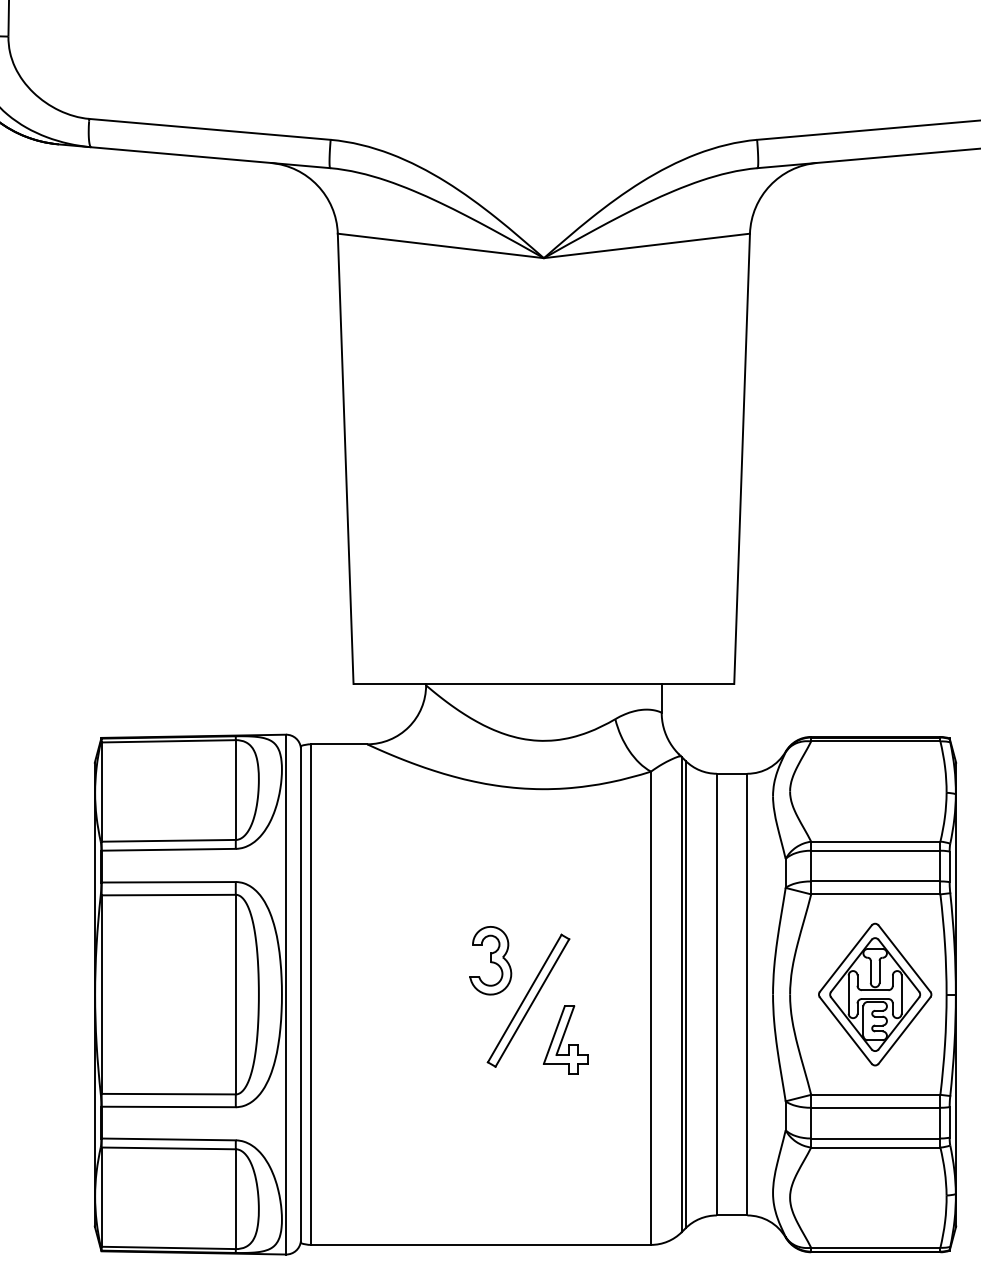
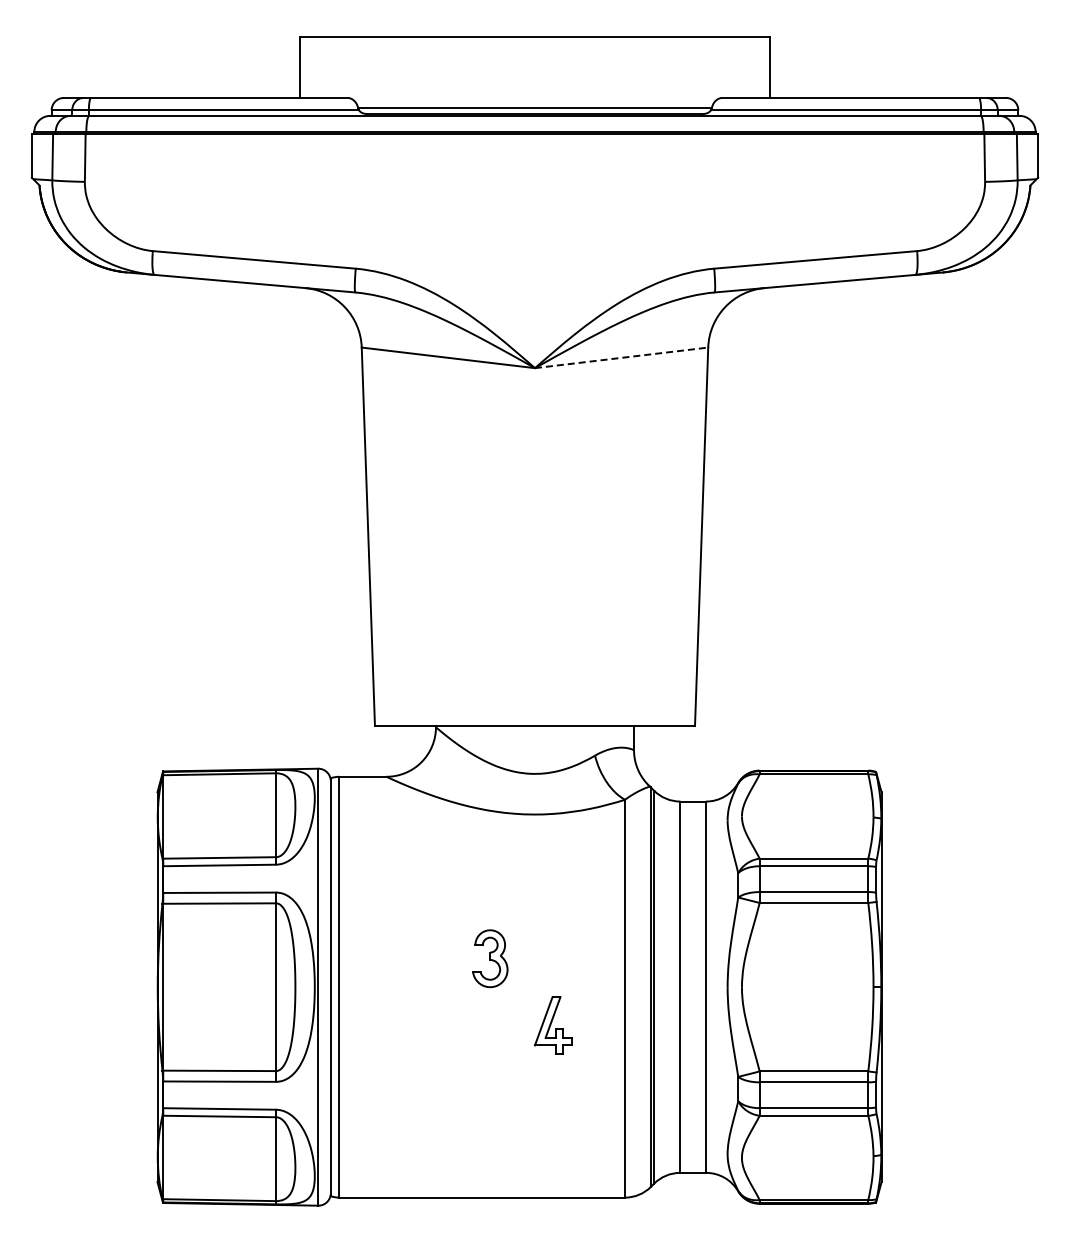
line: (647, 245) -> (622, 357), solid -> dashed
part: (875, 993) -> (813, 986), removed
part: (527, 999) -> (521, 991), removed

